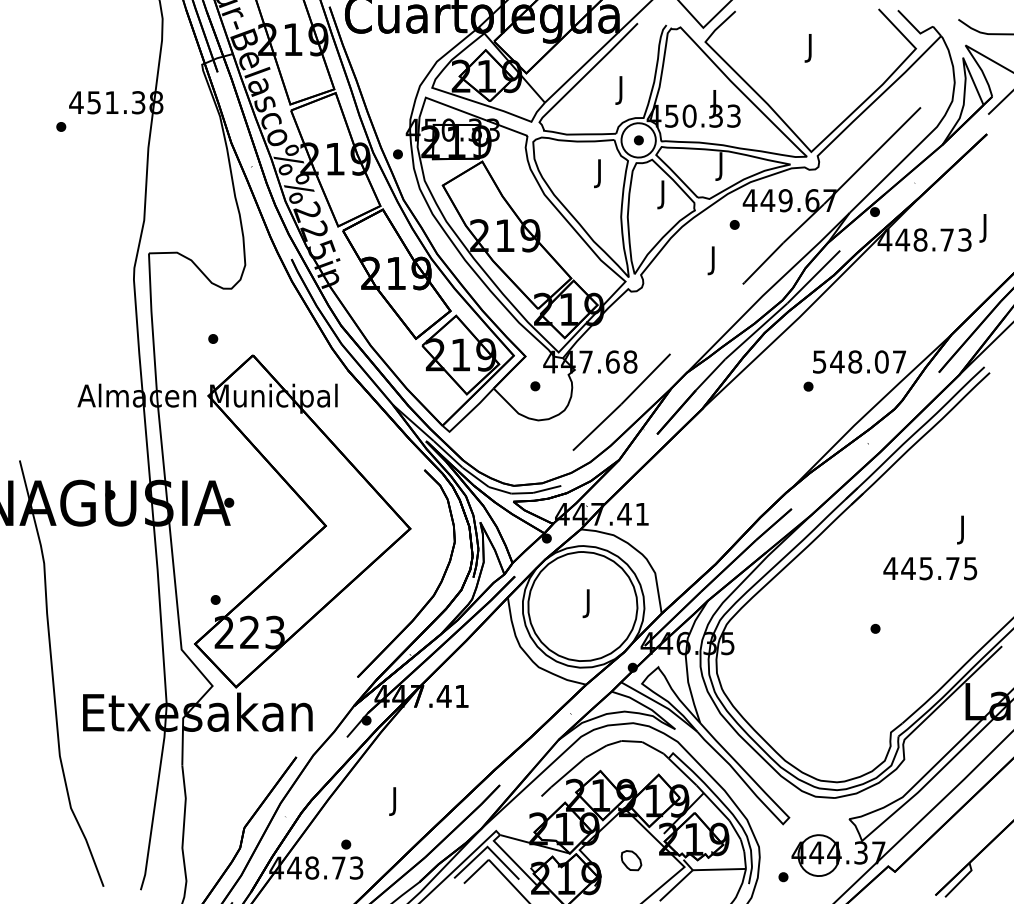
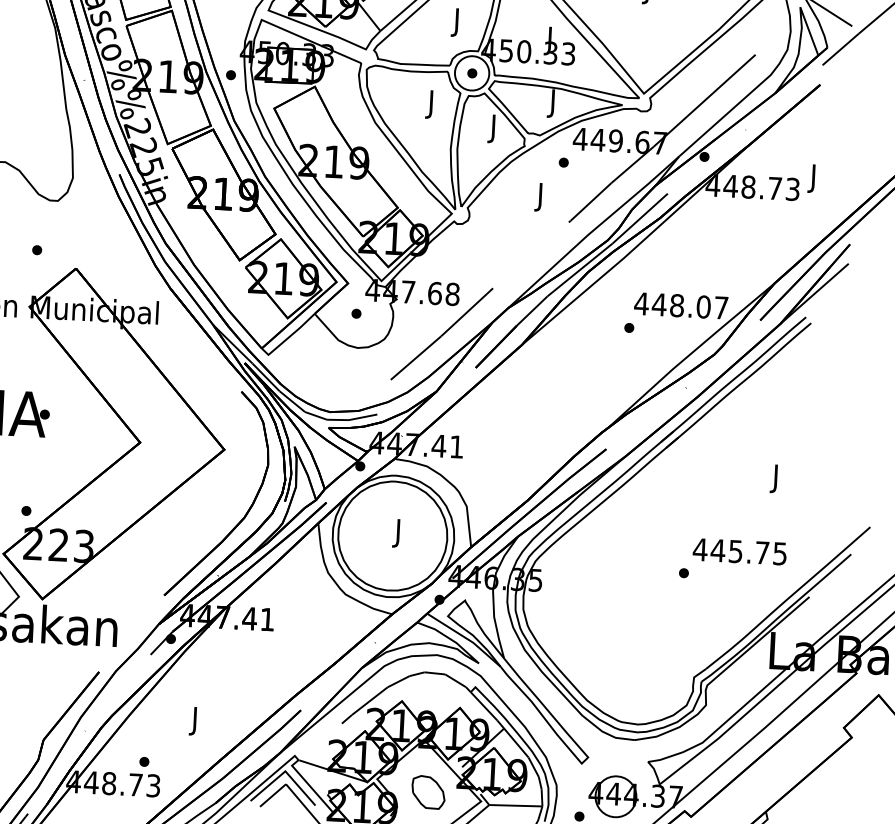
text: (819, 361) -> (641, 303), 548.07 -> 448.07
text: (930, 568) -> (740, 551), moved
part: (631, 860) -> (428, 792), size x1.67

